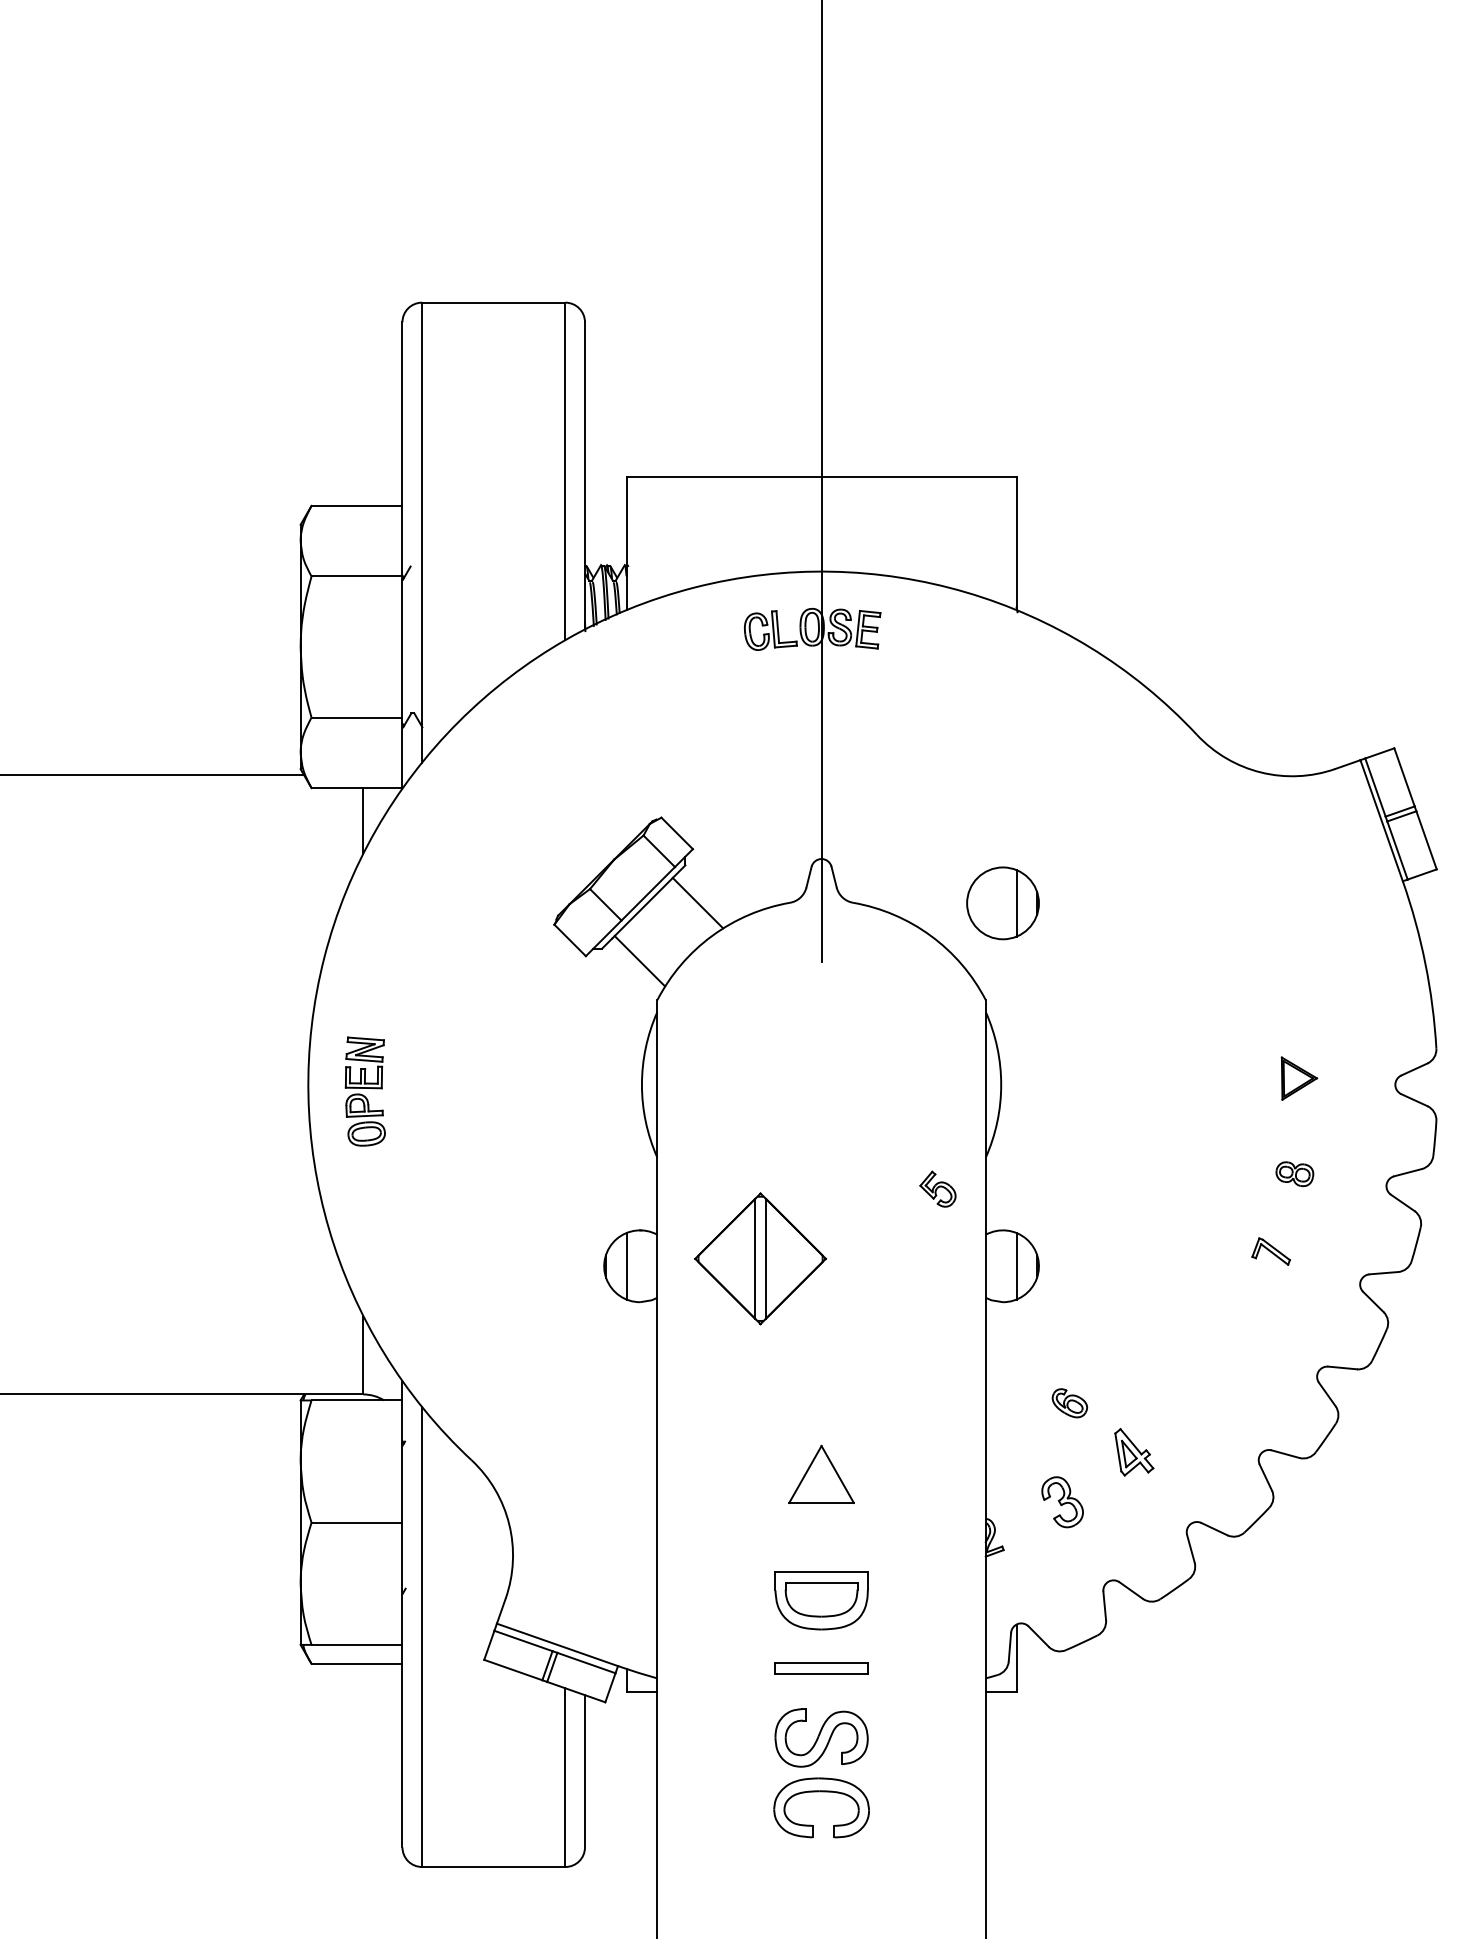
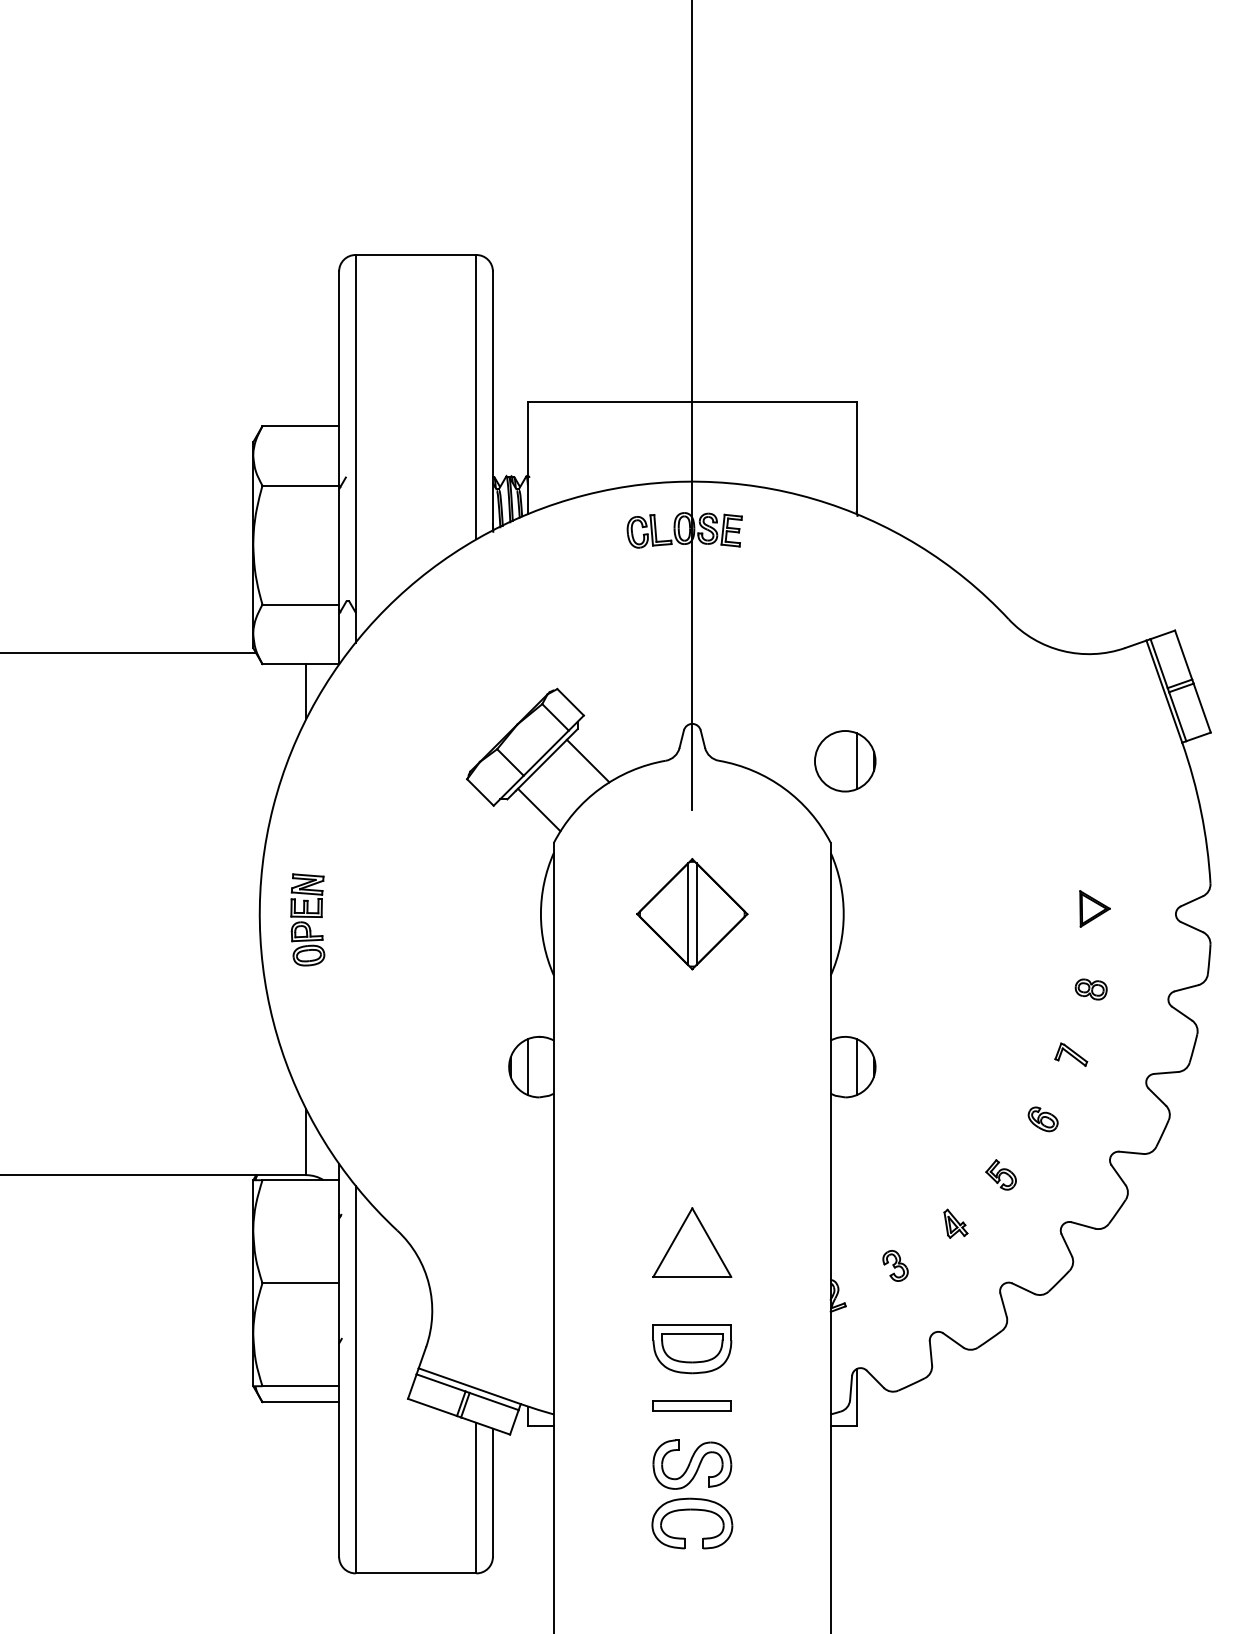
part: (937, 1188) -> (1000, 1174), moved
part: (760, 1258) -> (692, 913), moved
part: (1069, 1403) -> (1042, 1119), moved
part: (1134, 1451) -> (956, 1223), size x0.71
part: (821, 1474) -> (692, 1242), size x1.43
part: (1062, 1501) -> (895, 1265), size x0.71

